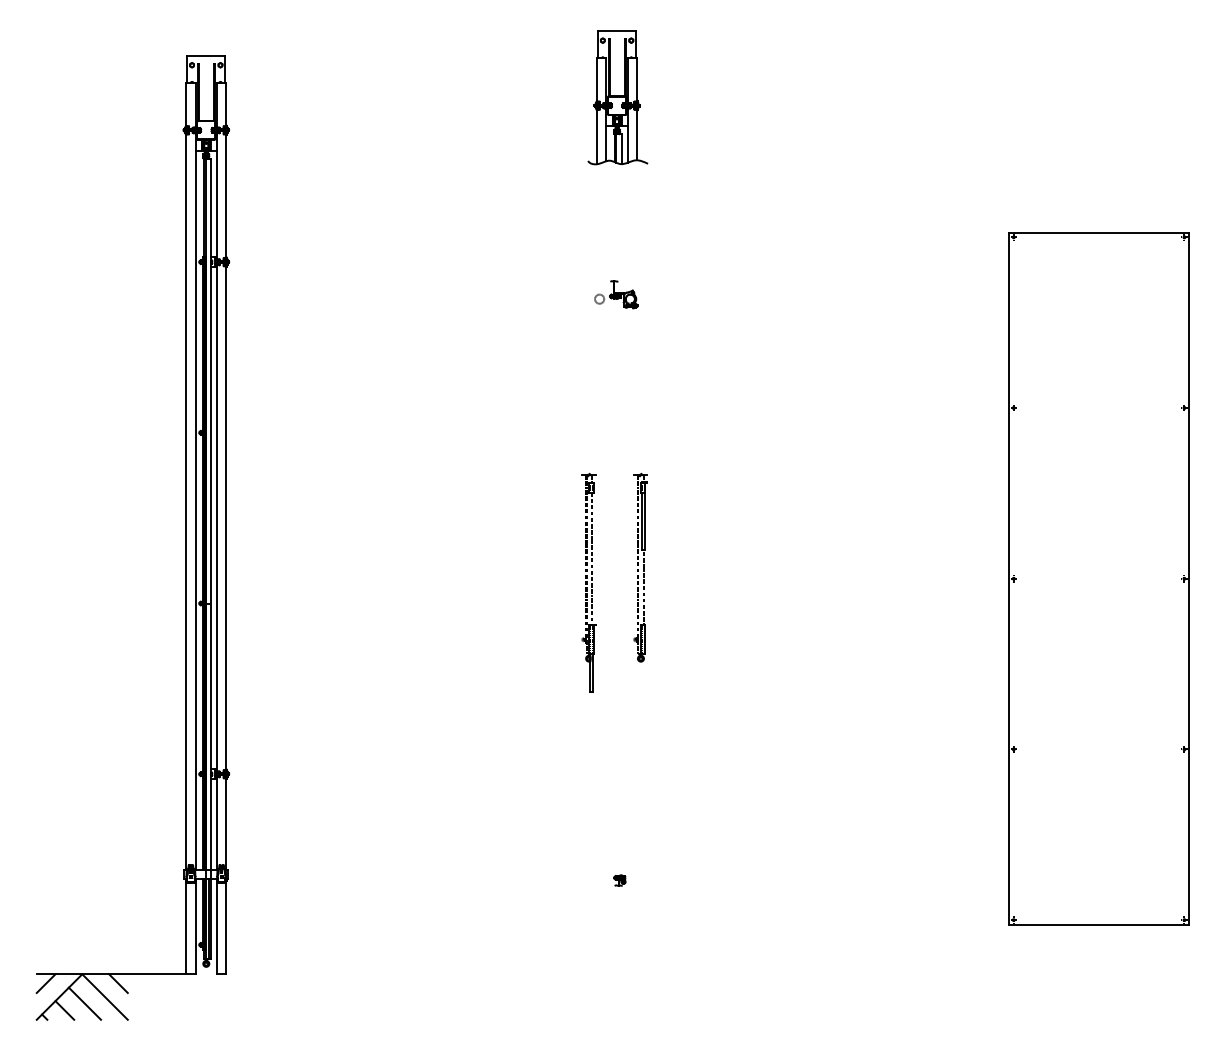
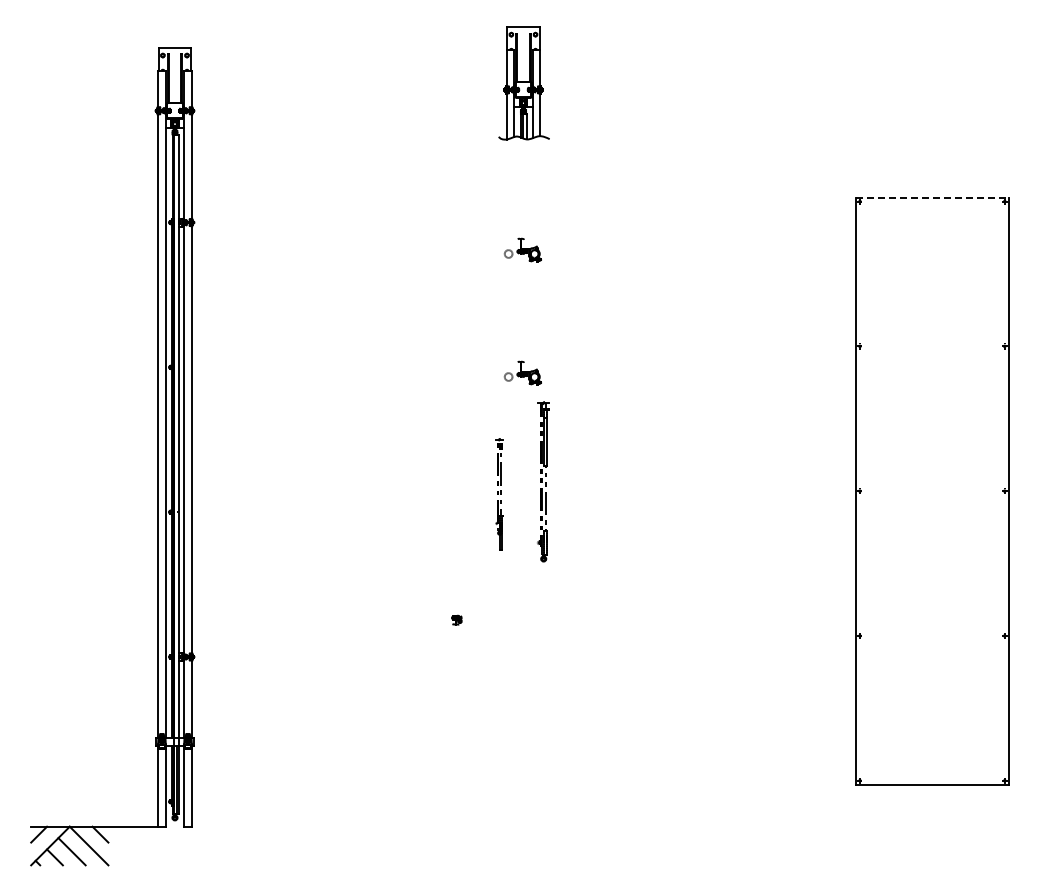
line: (1099, 232) -> (932, 197), solid -> dashed
part: (615, 438) -> (522, 372), added
part: (588, 582) -> (499, 494), size x0.6
part: (619, 879) -> (456, 619), moved

